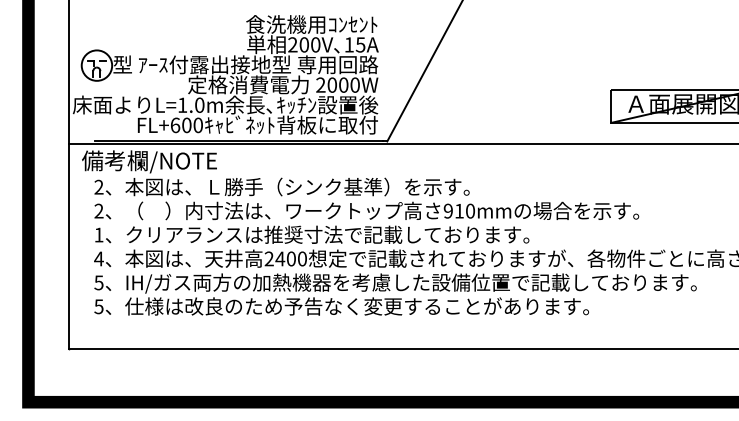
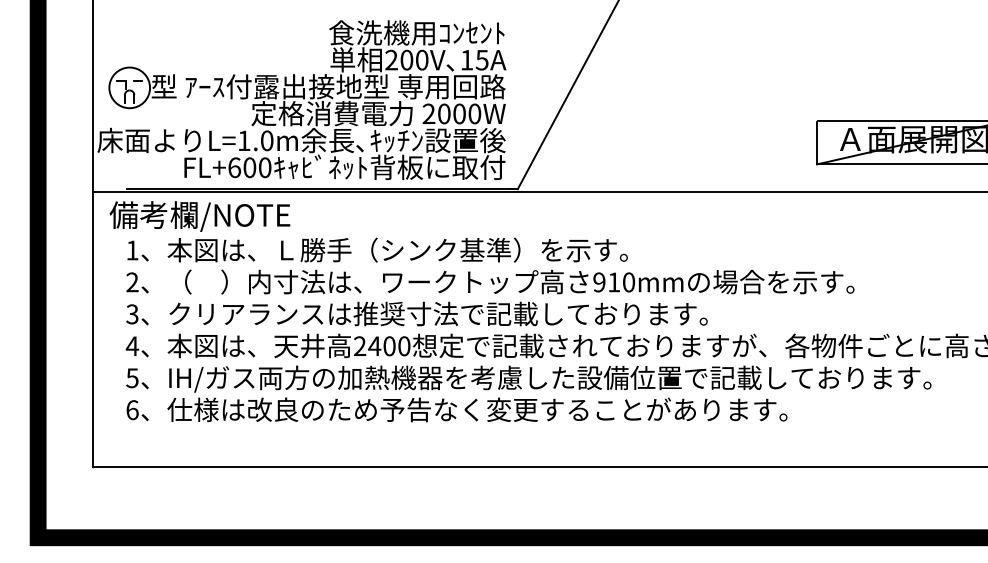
text: (98, 186) -> (131, 249), 2 -> 1
text: (98, 234) -> (131, 313), 1 -> 3
text: (98, 306) -> (131, 409), 5 -> 6

